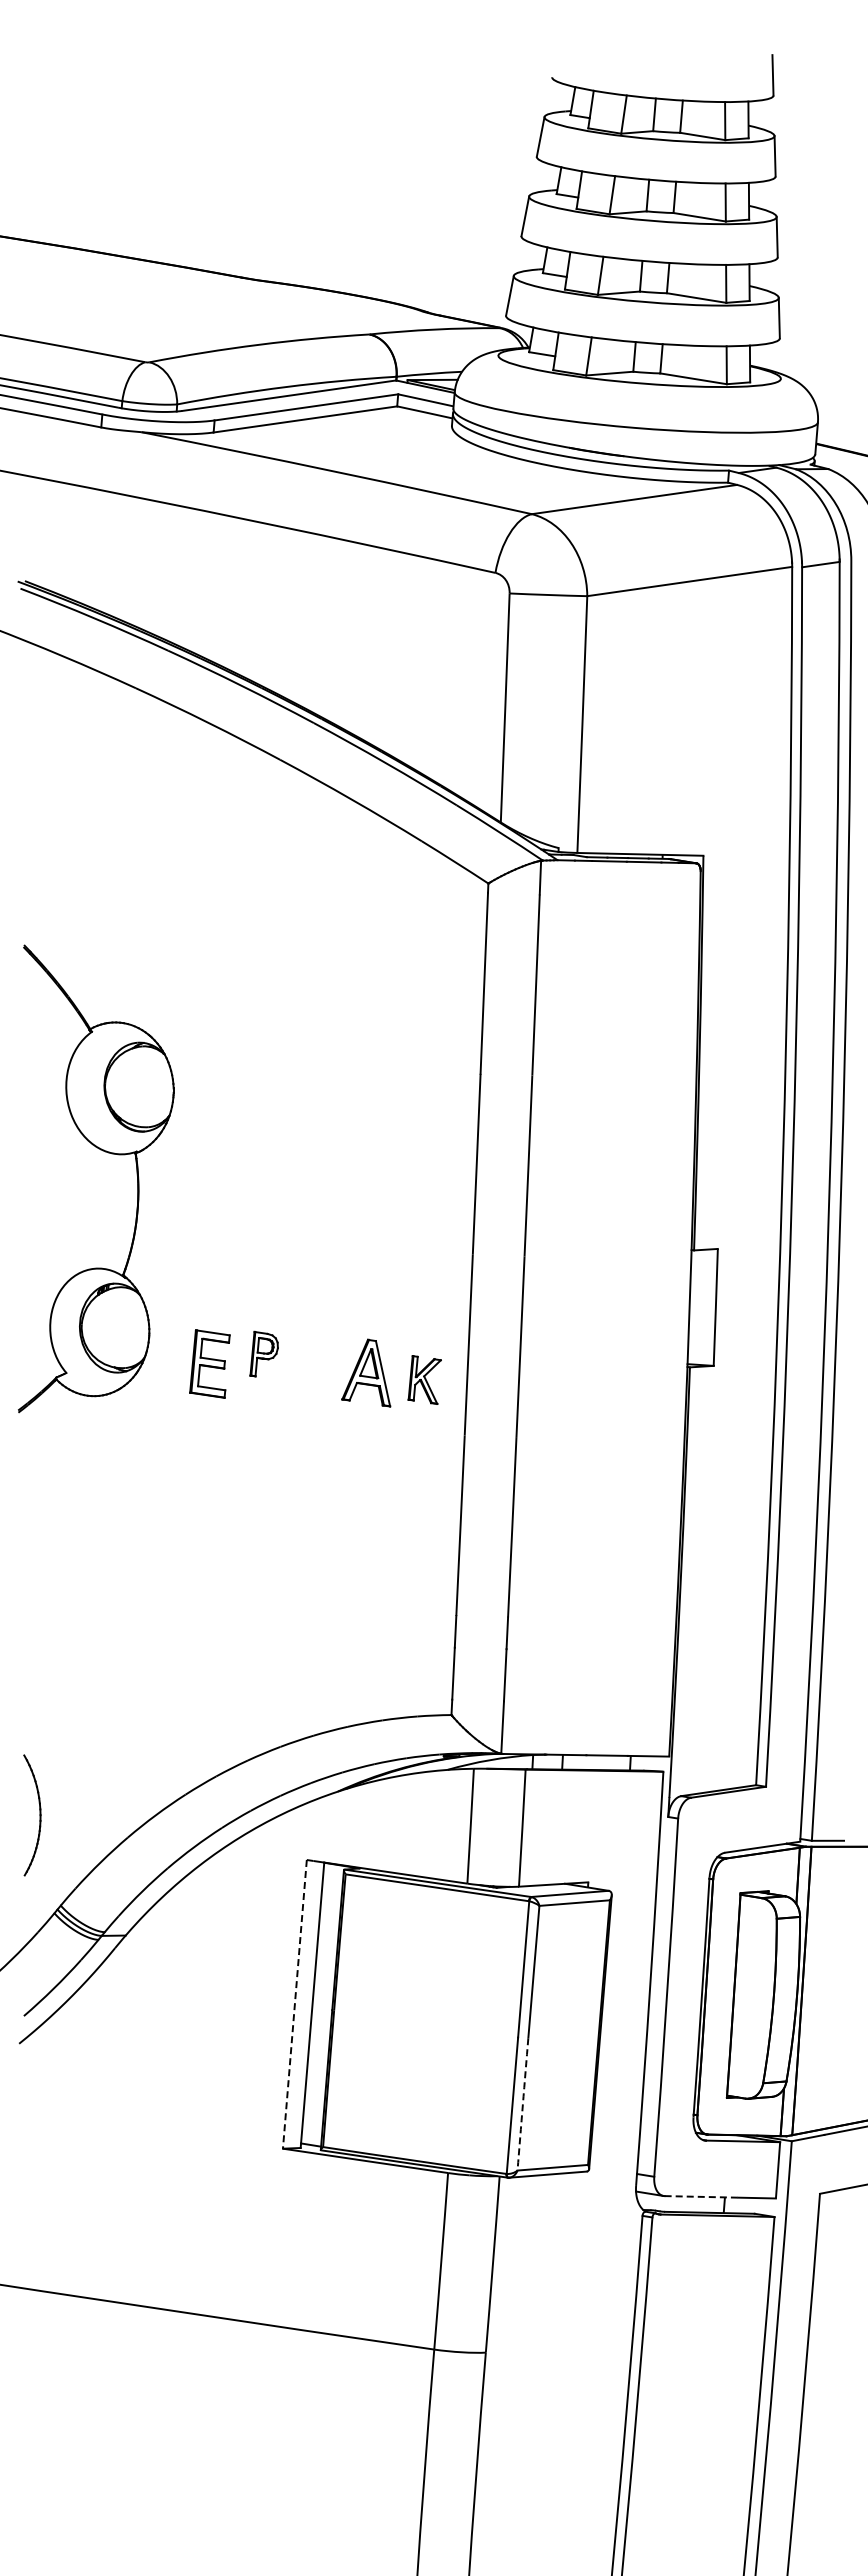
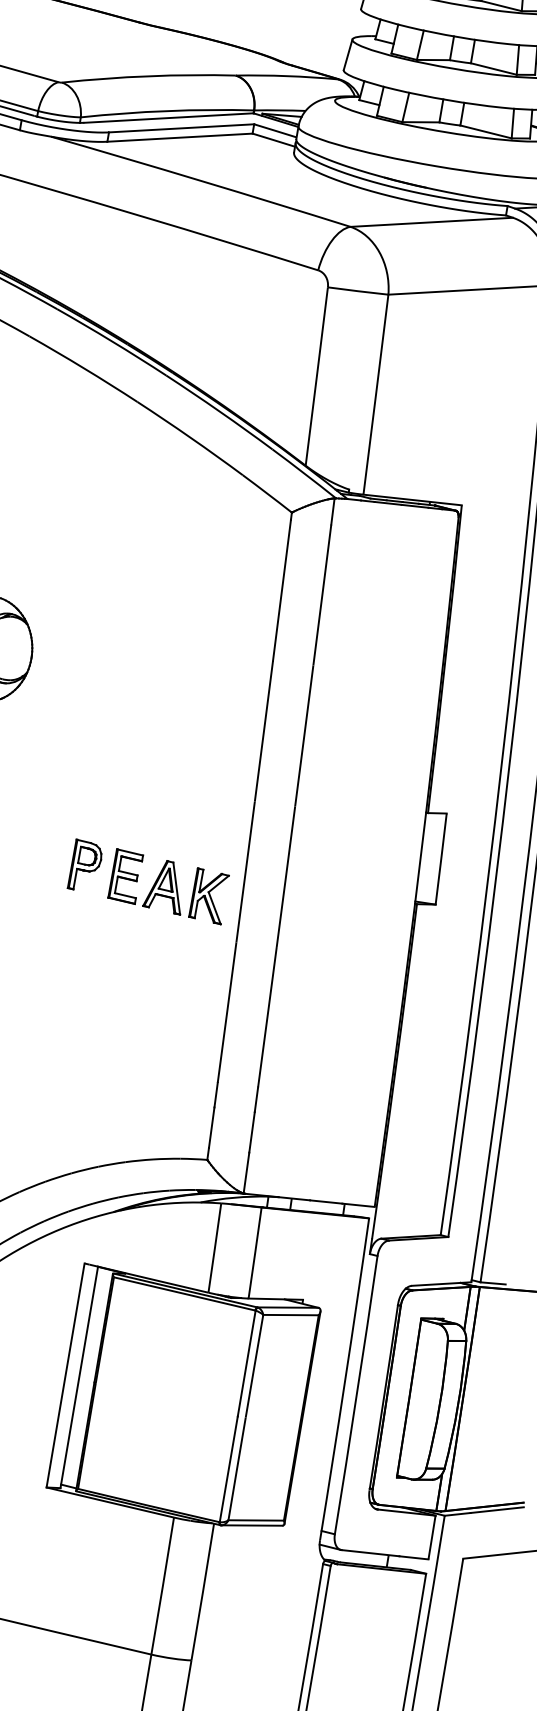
part: (263, 1353) -> (84, 864), size x1.43
part: (209, 1363) -> (125, 876), moved
part: (424, 1379) -> (208, 895), size x1.43
line: (294, 2004) -> (65, 1375), dashed -> solid
arc: (522, 2104) -> (236, 1468), dashed -> solid
line: (702, 2196) -> (371, 1552), dashed -> solid

